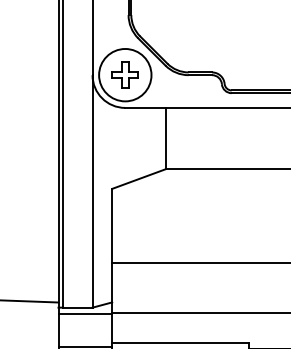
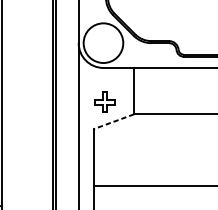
part: (124, 74) -> (104, 101), moved
line: (139, 179) -> (114, 122), solid -> dashed

